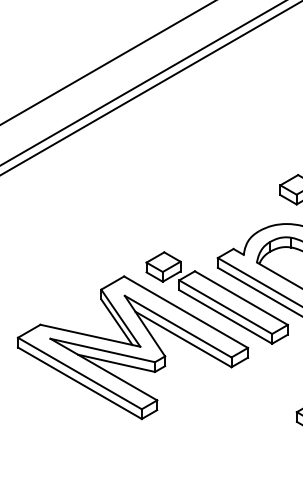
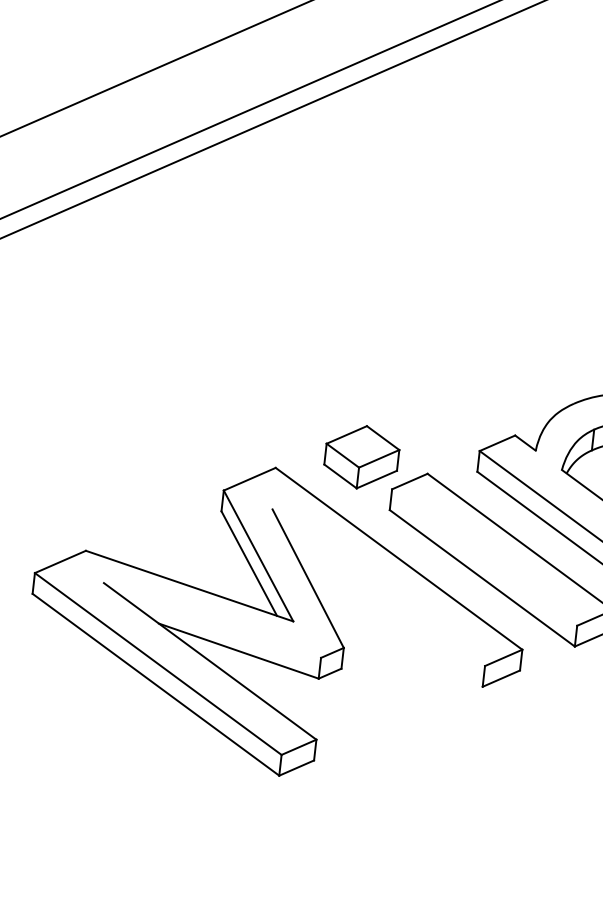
line: (225, 307) -> (484, 558), removed
line: (177, 326) -> (377, 587), removed
line: (183, 339) -> (386, 616), removed
line: (102, 350) -> (211, 620), removed

